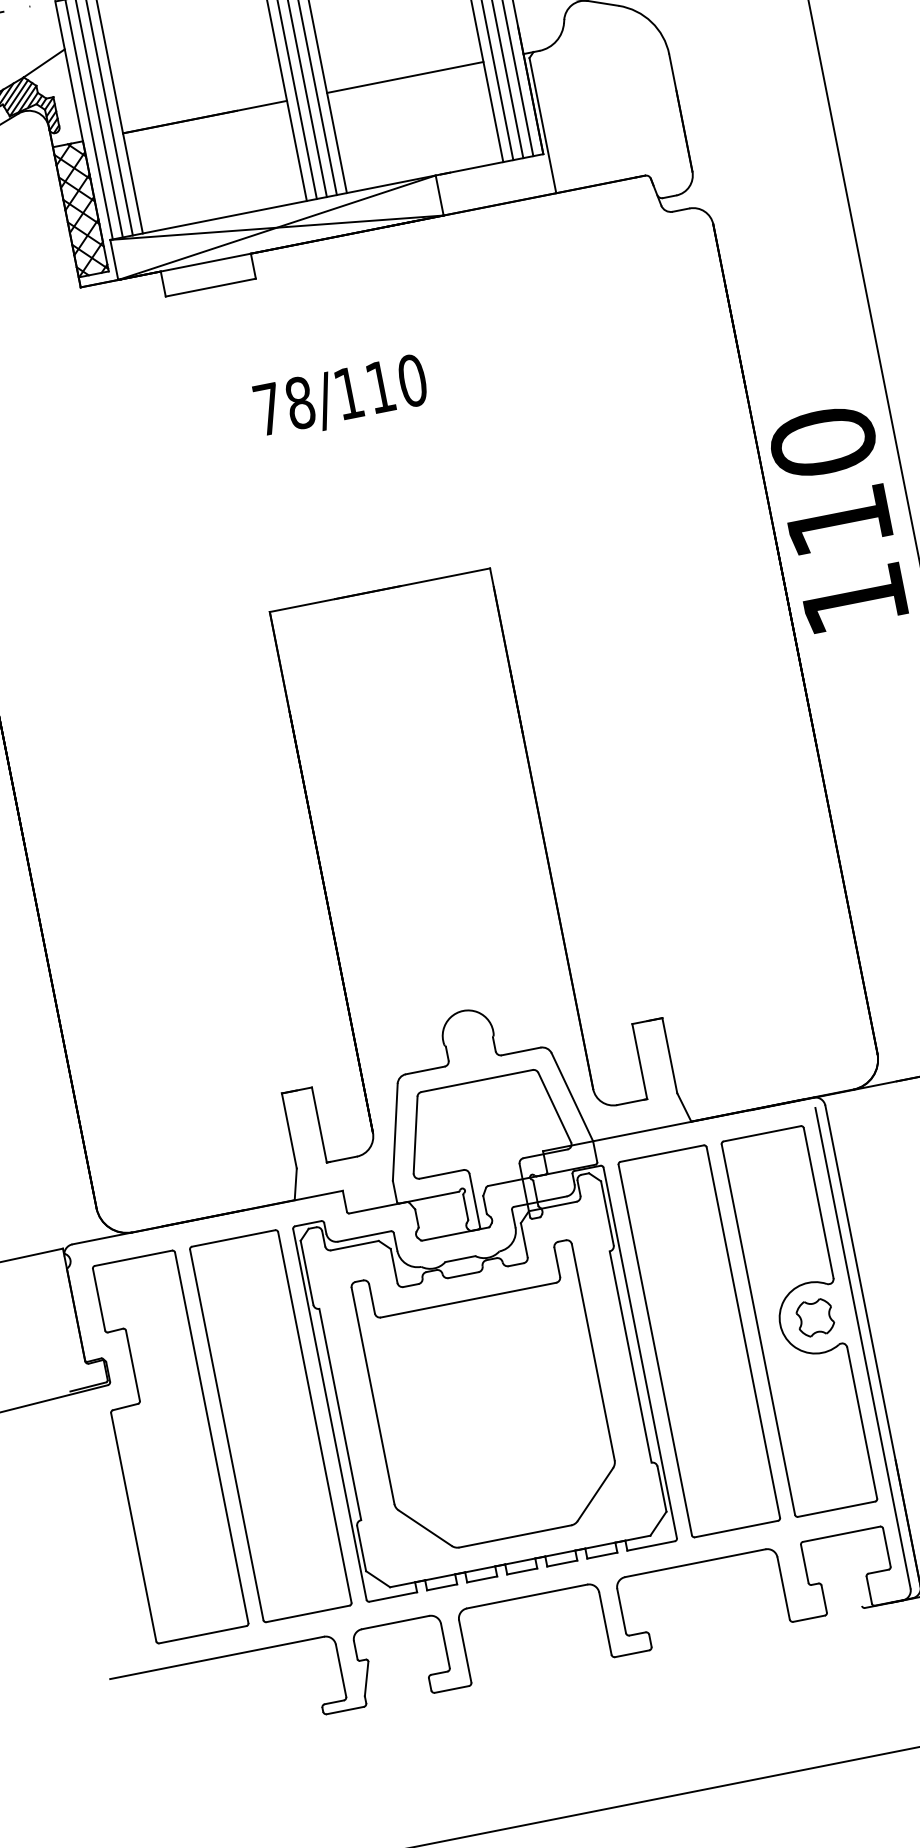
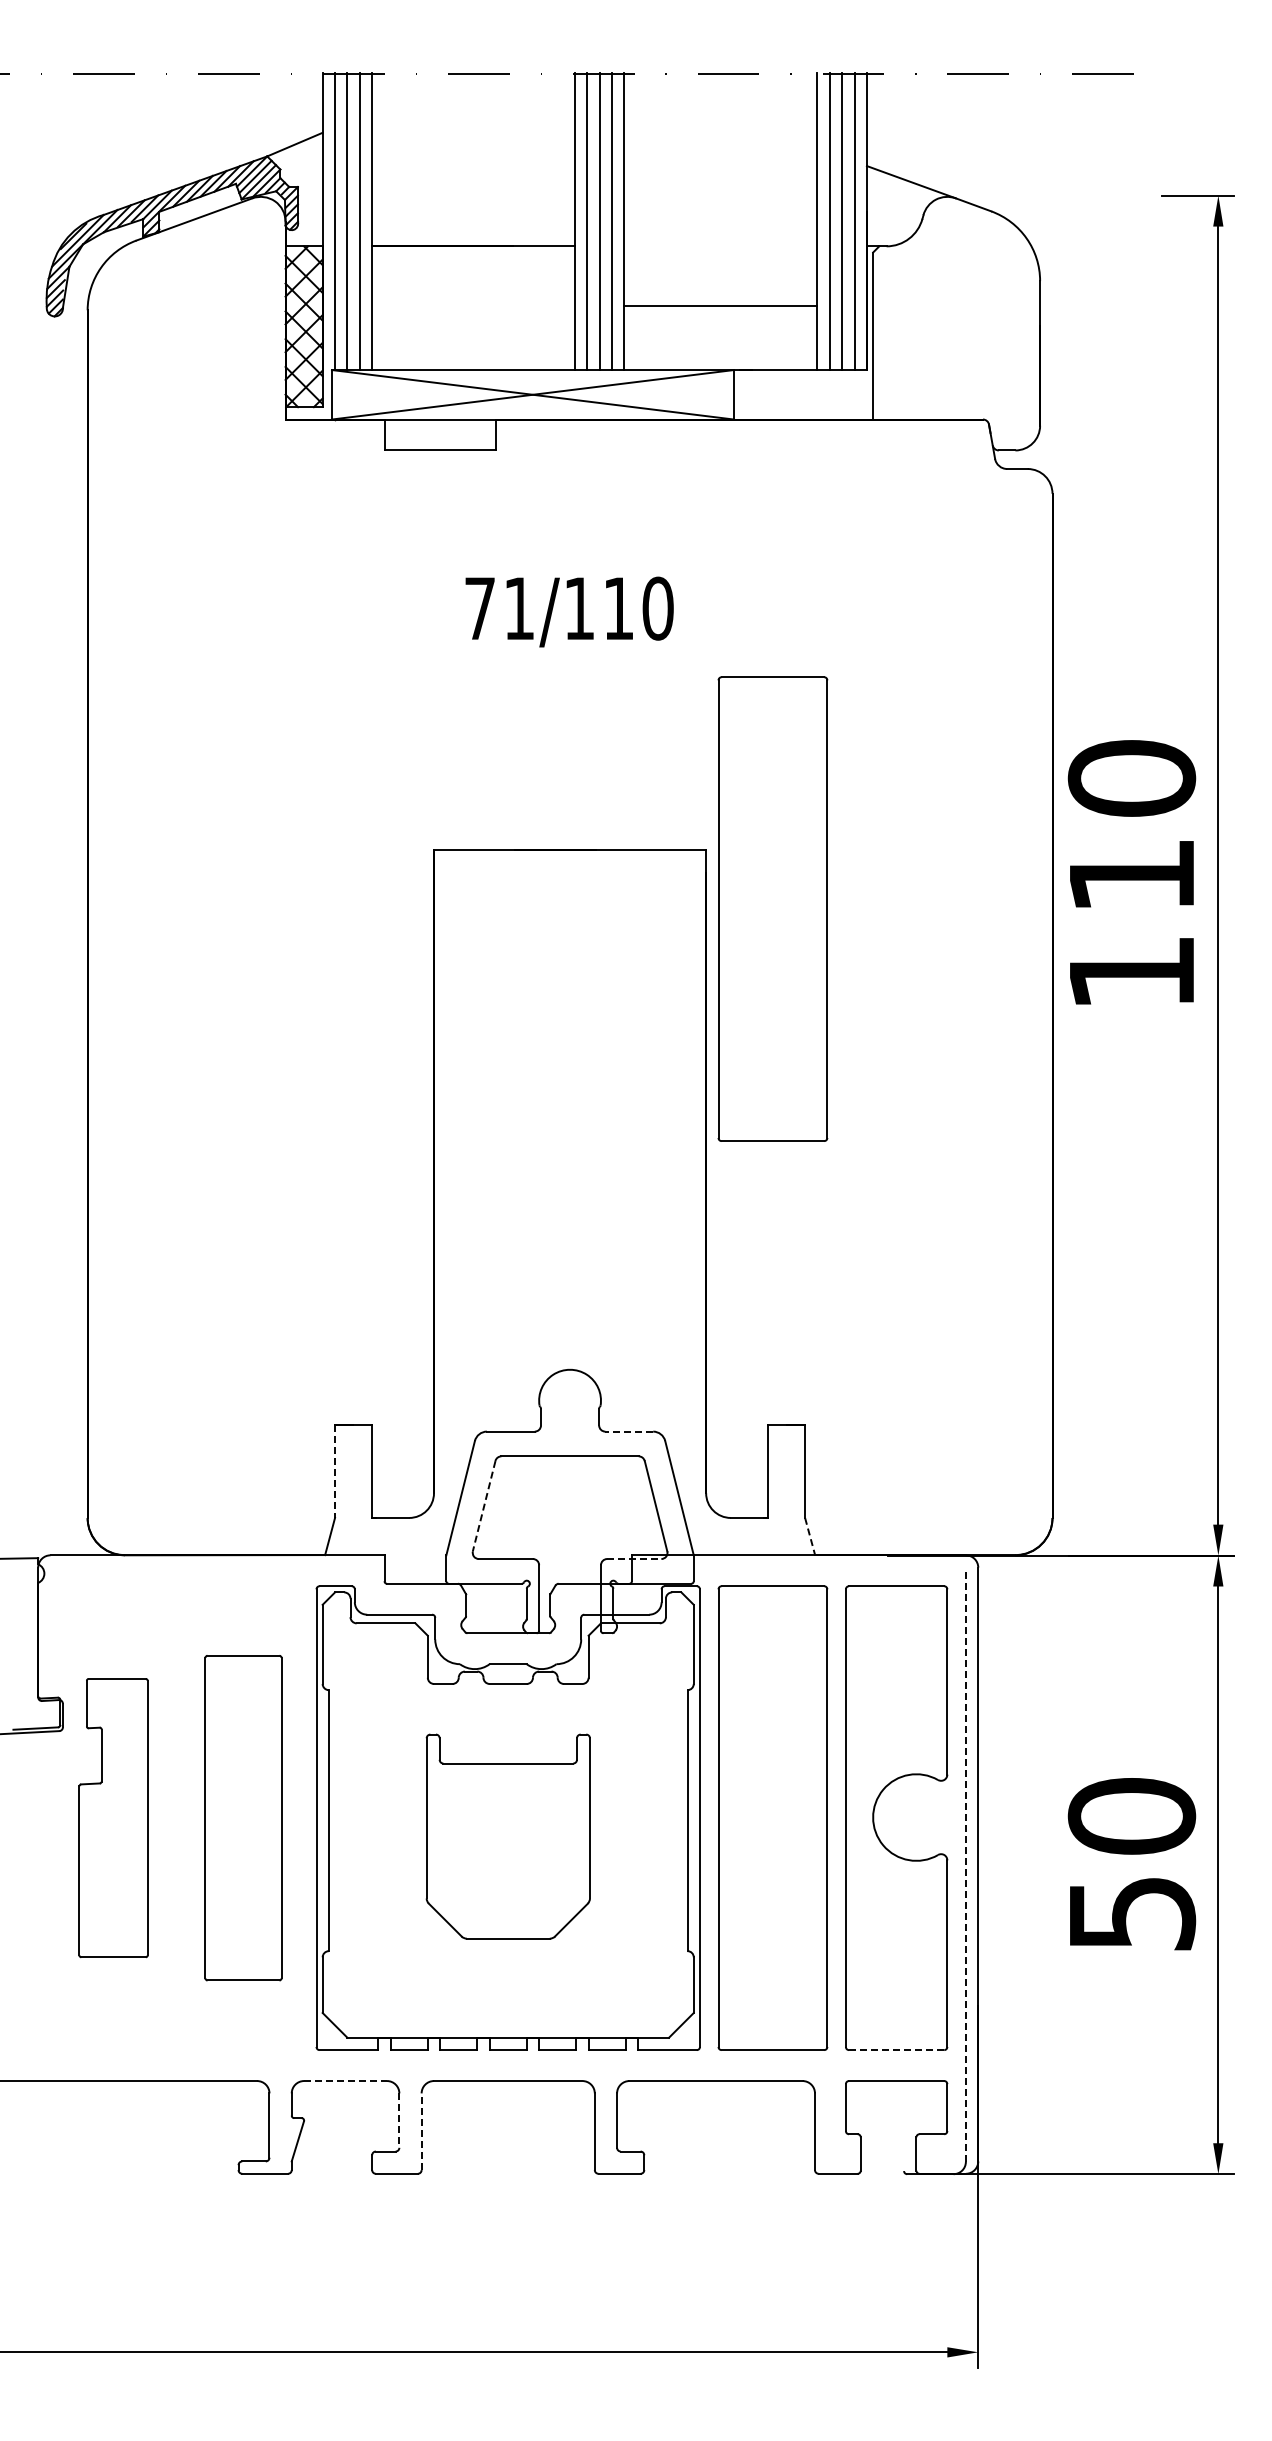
line: (405, 77) -> (720, 306), moved
text: (300, 402) -> (519, 608), 78/110 -> 71/110
part: (553, 605) -> (772, 908), added
line: (521, 1051) -> (629, 1431), solid -> dashed
line: (684, 1108) -> (810, 1537), solid -> dashed
line: (289, 1131) -> (335, 1472), solid -> dashed
line: (415, 1135) -> (484, 1506), solid -> dashed
line: (545, 1154) -> (634, 1559), solid -> dashed
part: (815, 1317) -> (916, 1817), removed
line: (862, 1347) -> (965, 1864), solid -> dashed
part: (488, 1398) -> (508, 1836), size x0.6
part: (270, 1425) -> (243, 1817), size x0.7
part: (165, 1446) -> (113, 1817), size x0.6
line: (836, 1509) -> (896, 2050), solid -> dashed
line: (396, 1622) -> (346, 2081), solid -> dashed
line: (445, 1646) -> (399, 2121), solid -> dashed
line: (465, 1651) -> (421, 2131), solid -> dashed

